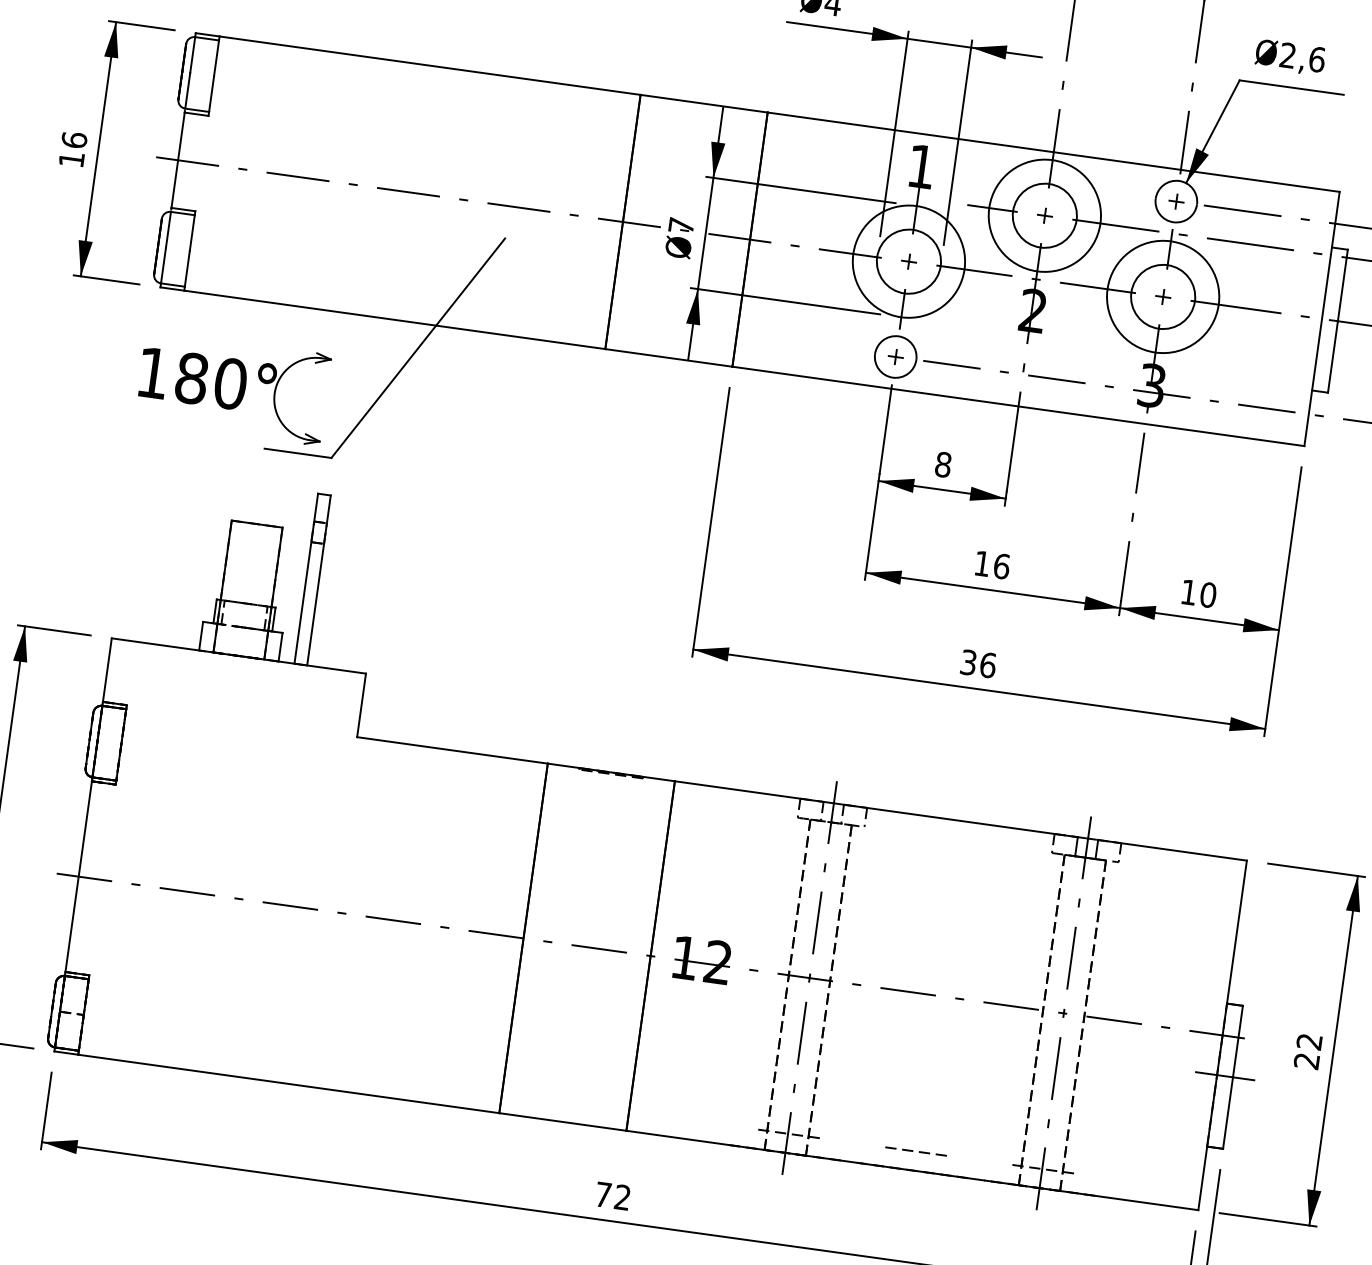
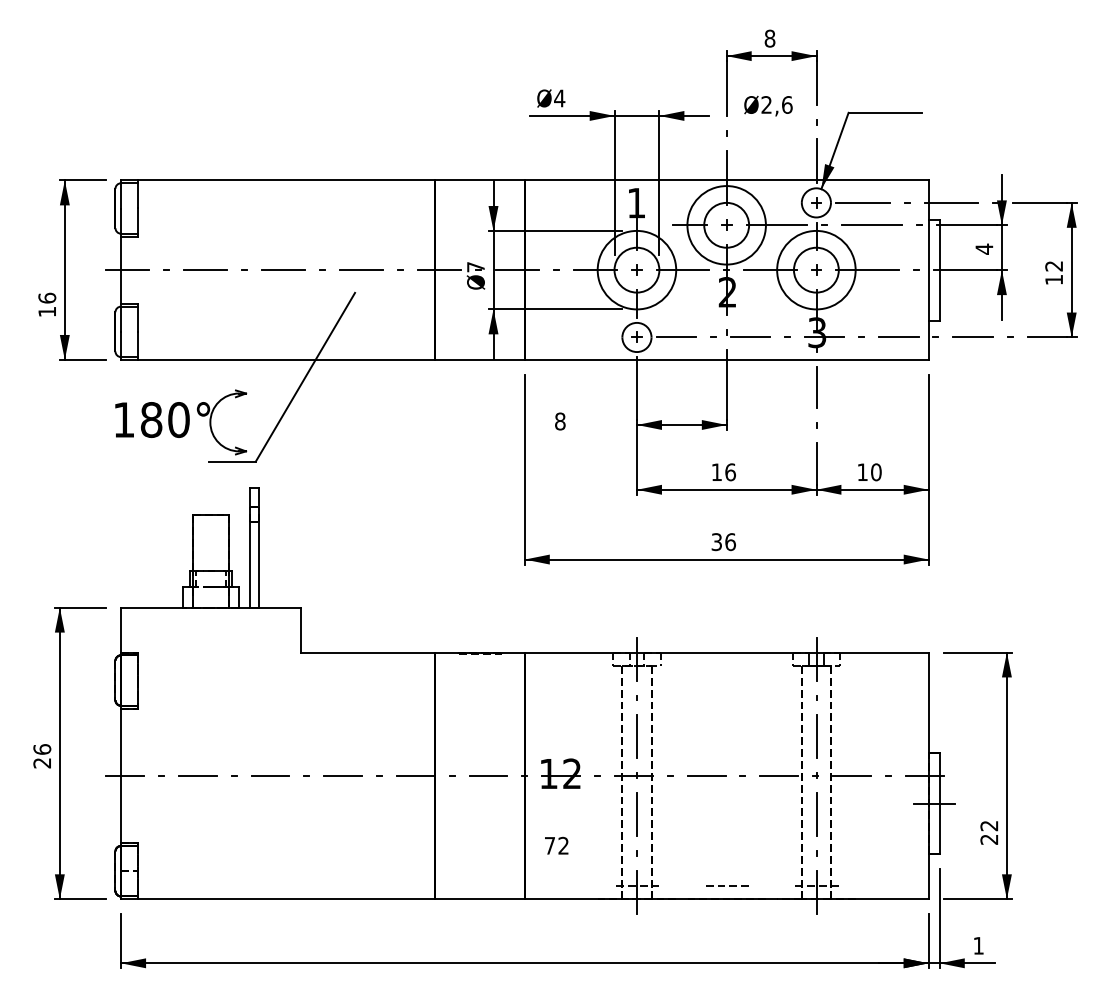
text: (1290, 56) -> (768, 105), moved
text: (73, 149) -> (47, 304), moved
text: (943, 464) -> (560, 421), moved
text: (1307, 1050) -> (988, 832), moved
text: (612, 1195) -> (556, 845), moved

